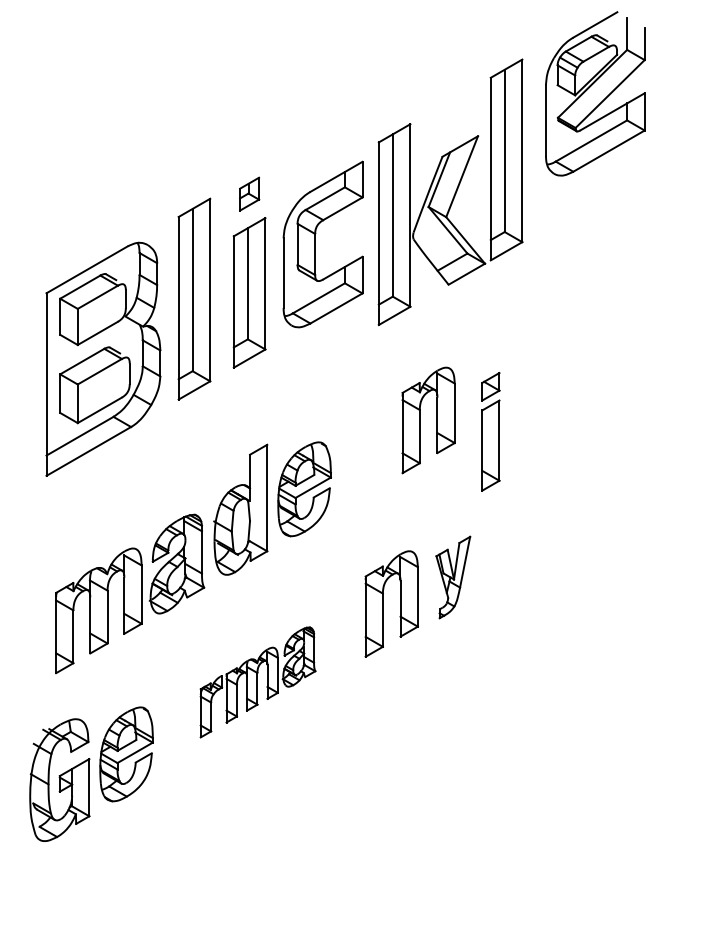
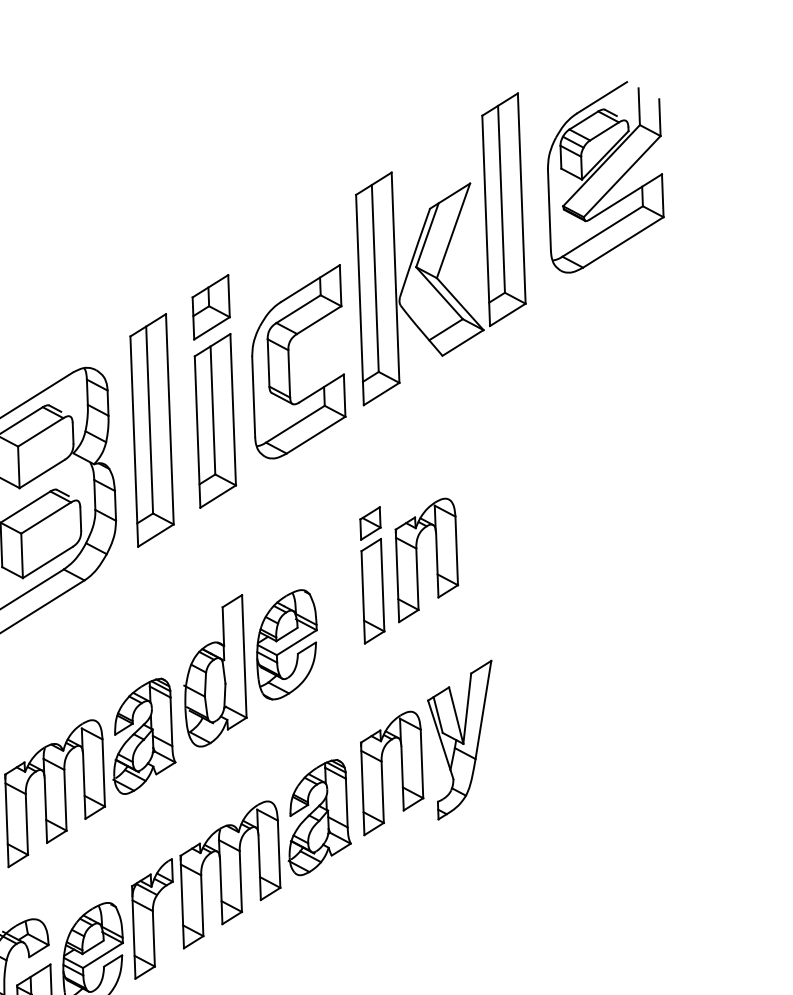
part: (450, 192) -> (440, 249), moved
part: (249, 193) -> (211, 306), size x1.67
part: (490, 431) -> (371, 575), moved
part: (453, 577) -> (462, 740), size x1.67
part: (257, 682) -> (240, 869), size x1.67

